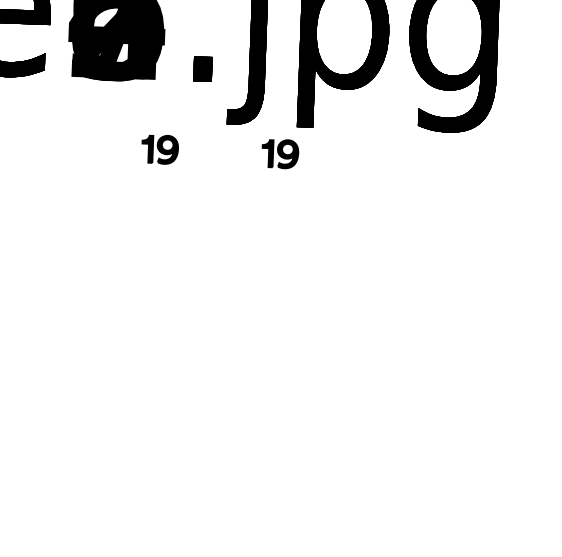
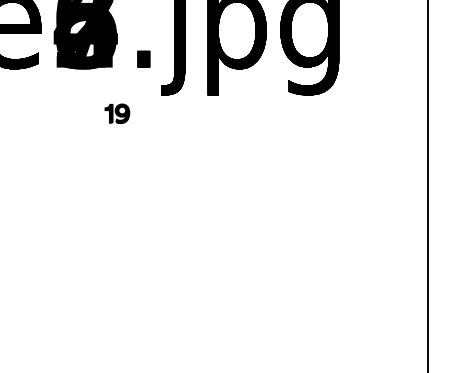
part: (280, 153) -> (197, 113), removed

